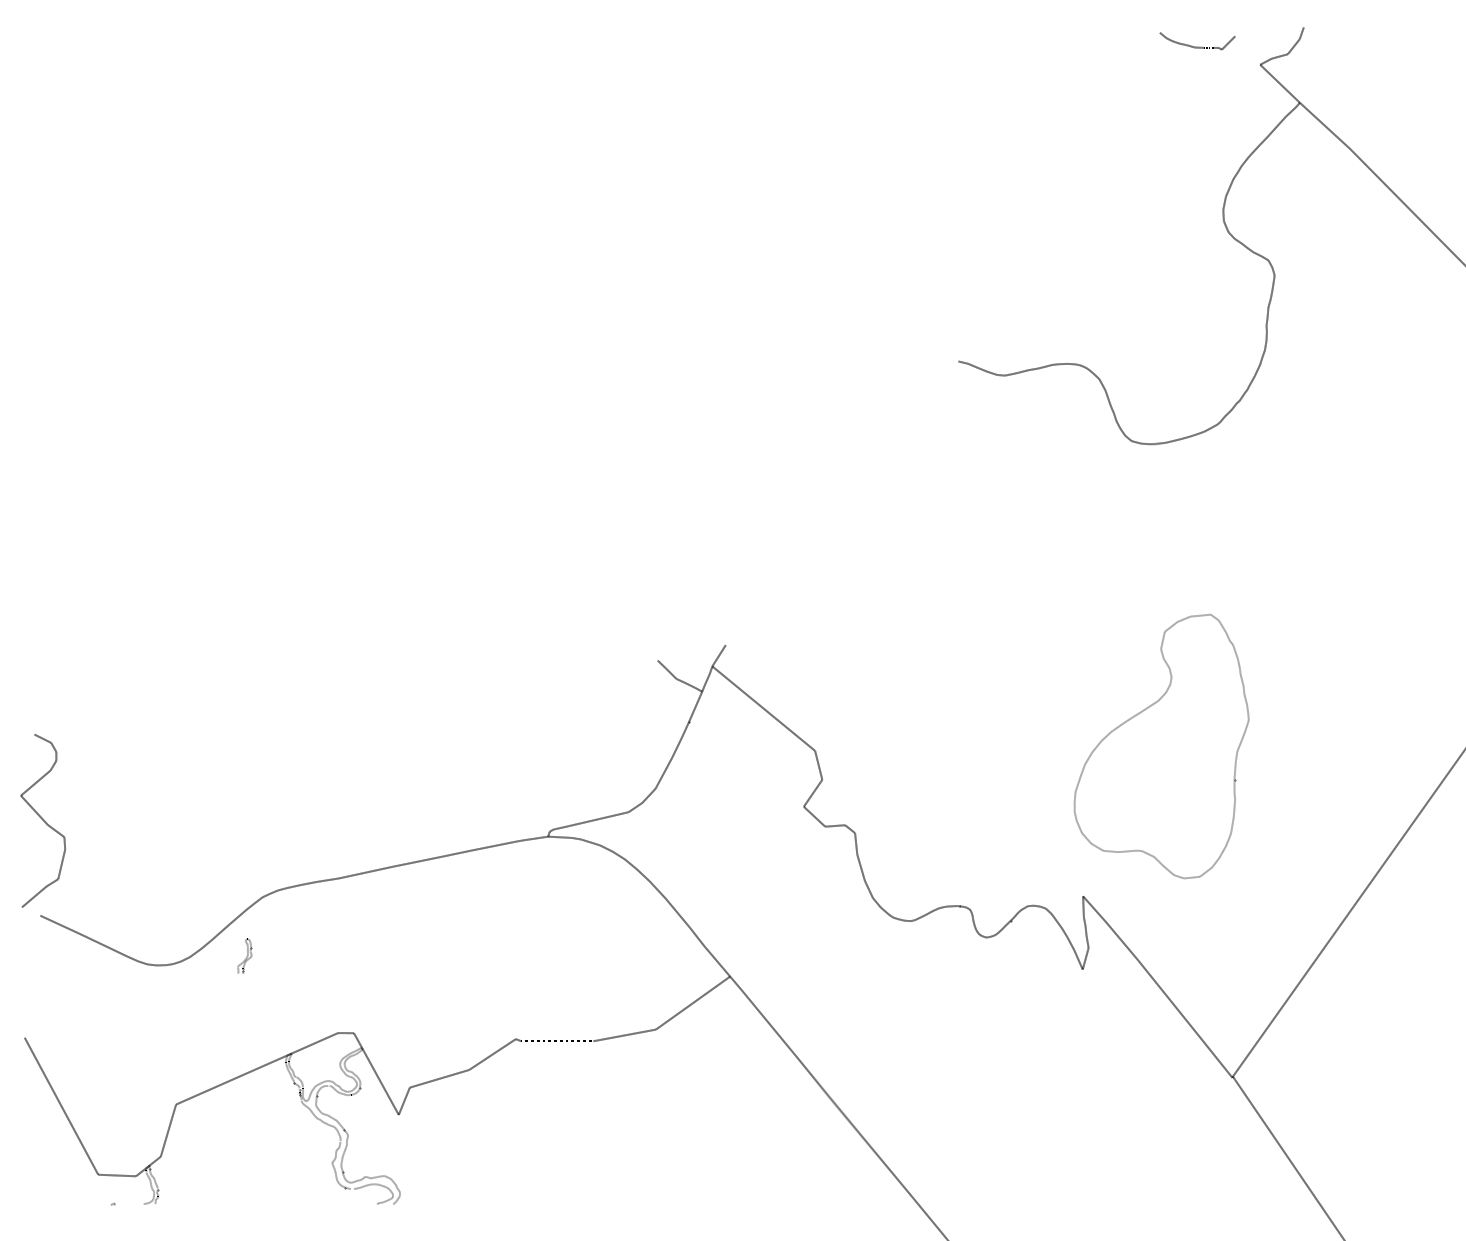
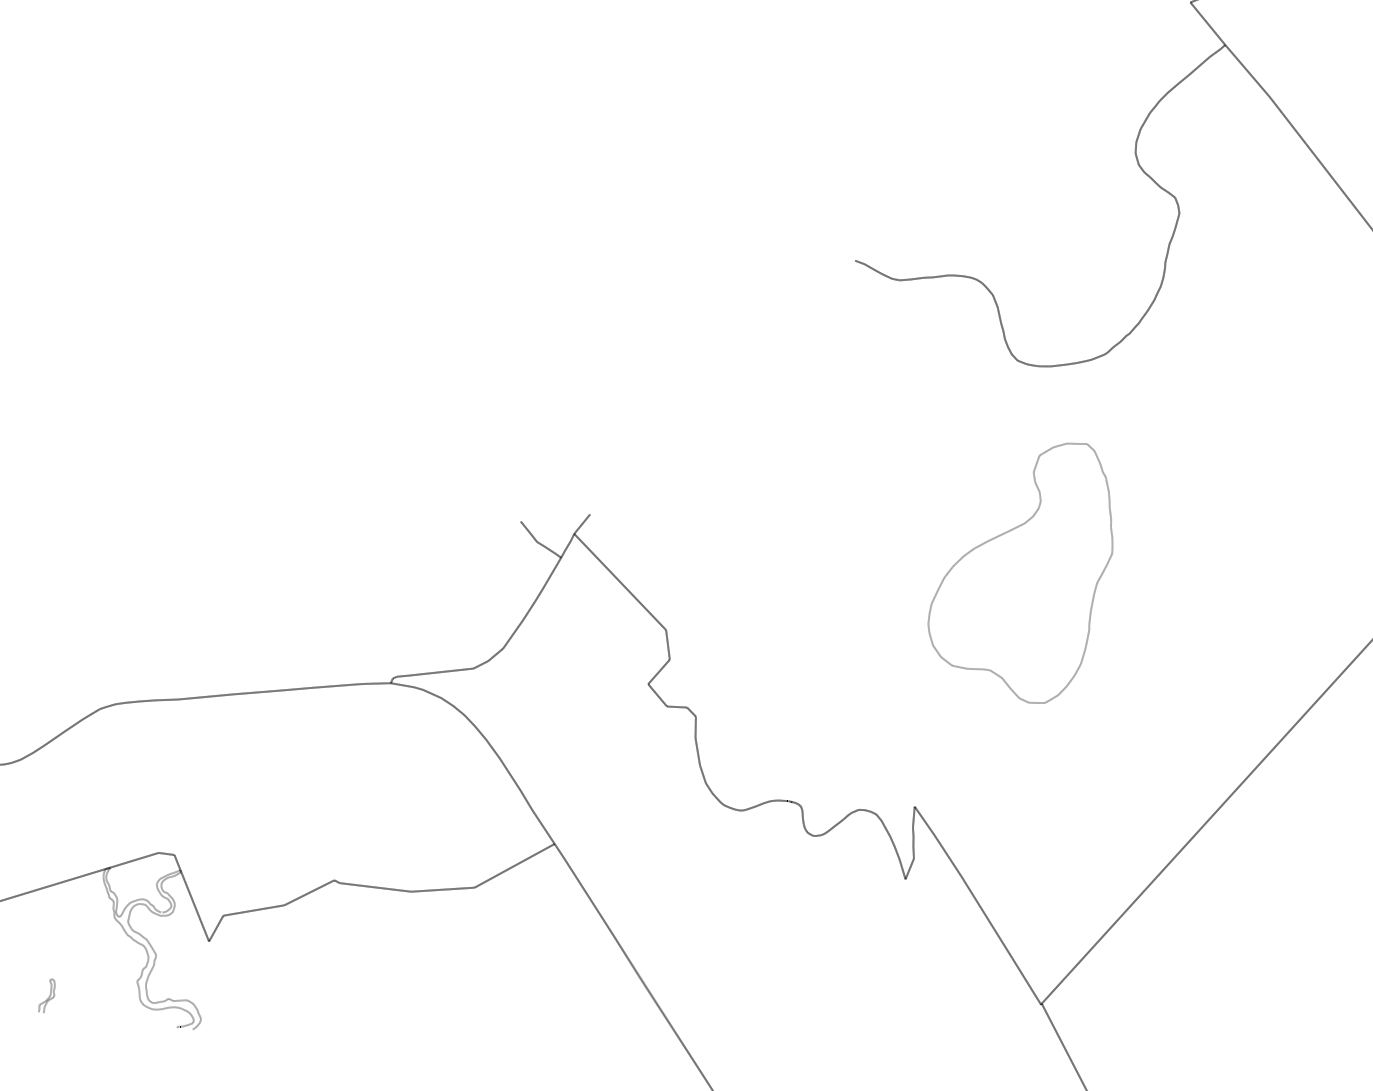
part: (1161, 746) -> (1022, 569), moved
curve: (246, 956) -> (49, 996), moved

